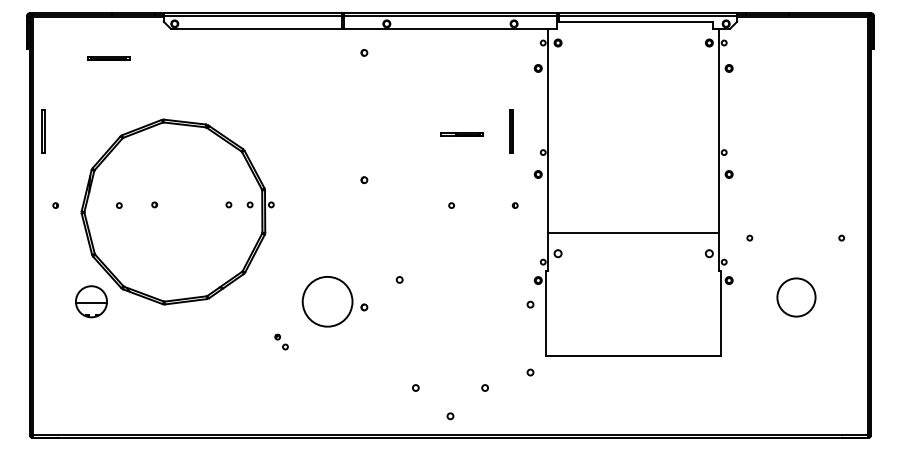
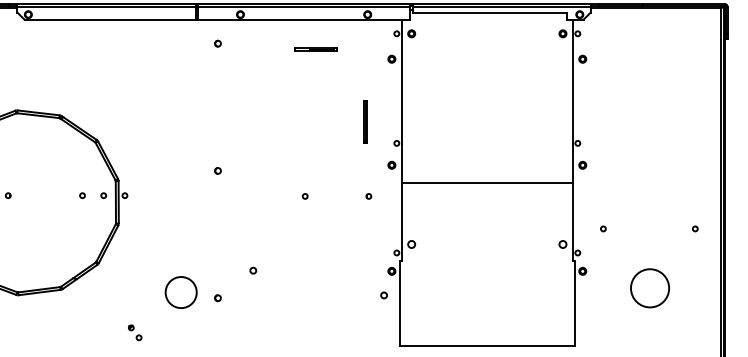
line: (461, 134) -> (315, 49), moved
line: (633, 232) -> (487, 182), moved
circle: (327, 301) -> (181, 292), size x0.62

